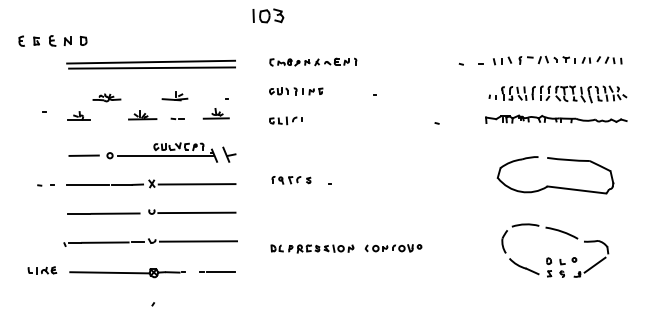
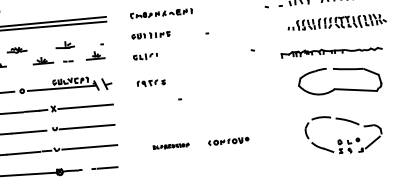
part: (556, 118) -> (331, 50), moved
part: (291, 180) -> (151, 83), moved
part: (312, 248) -> (171, 146), size x0.6

